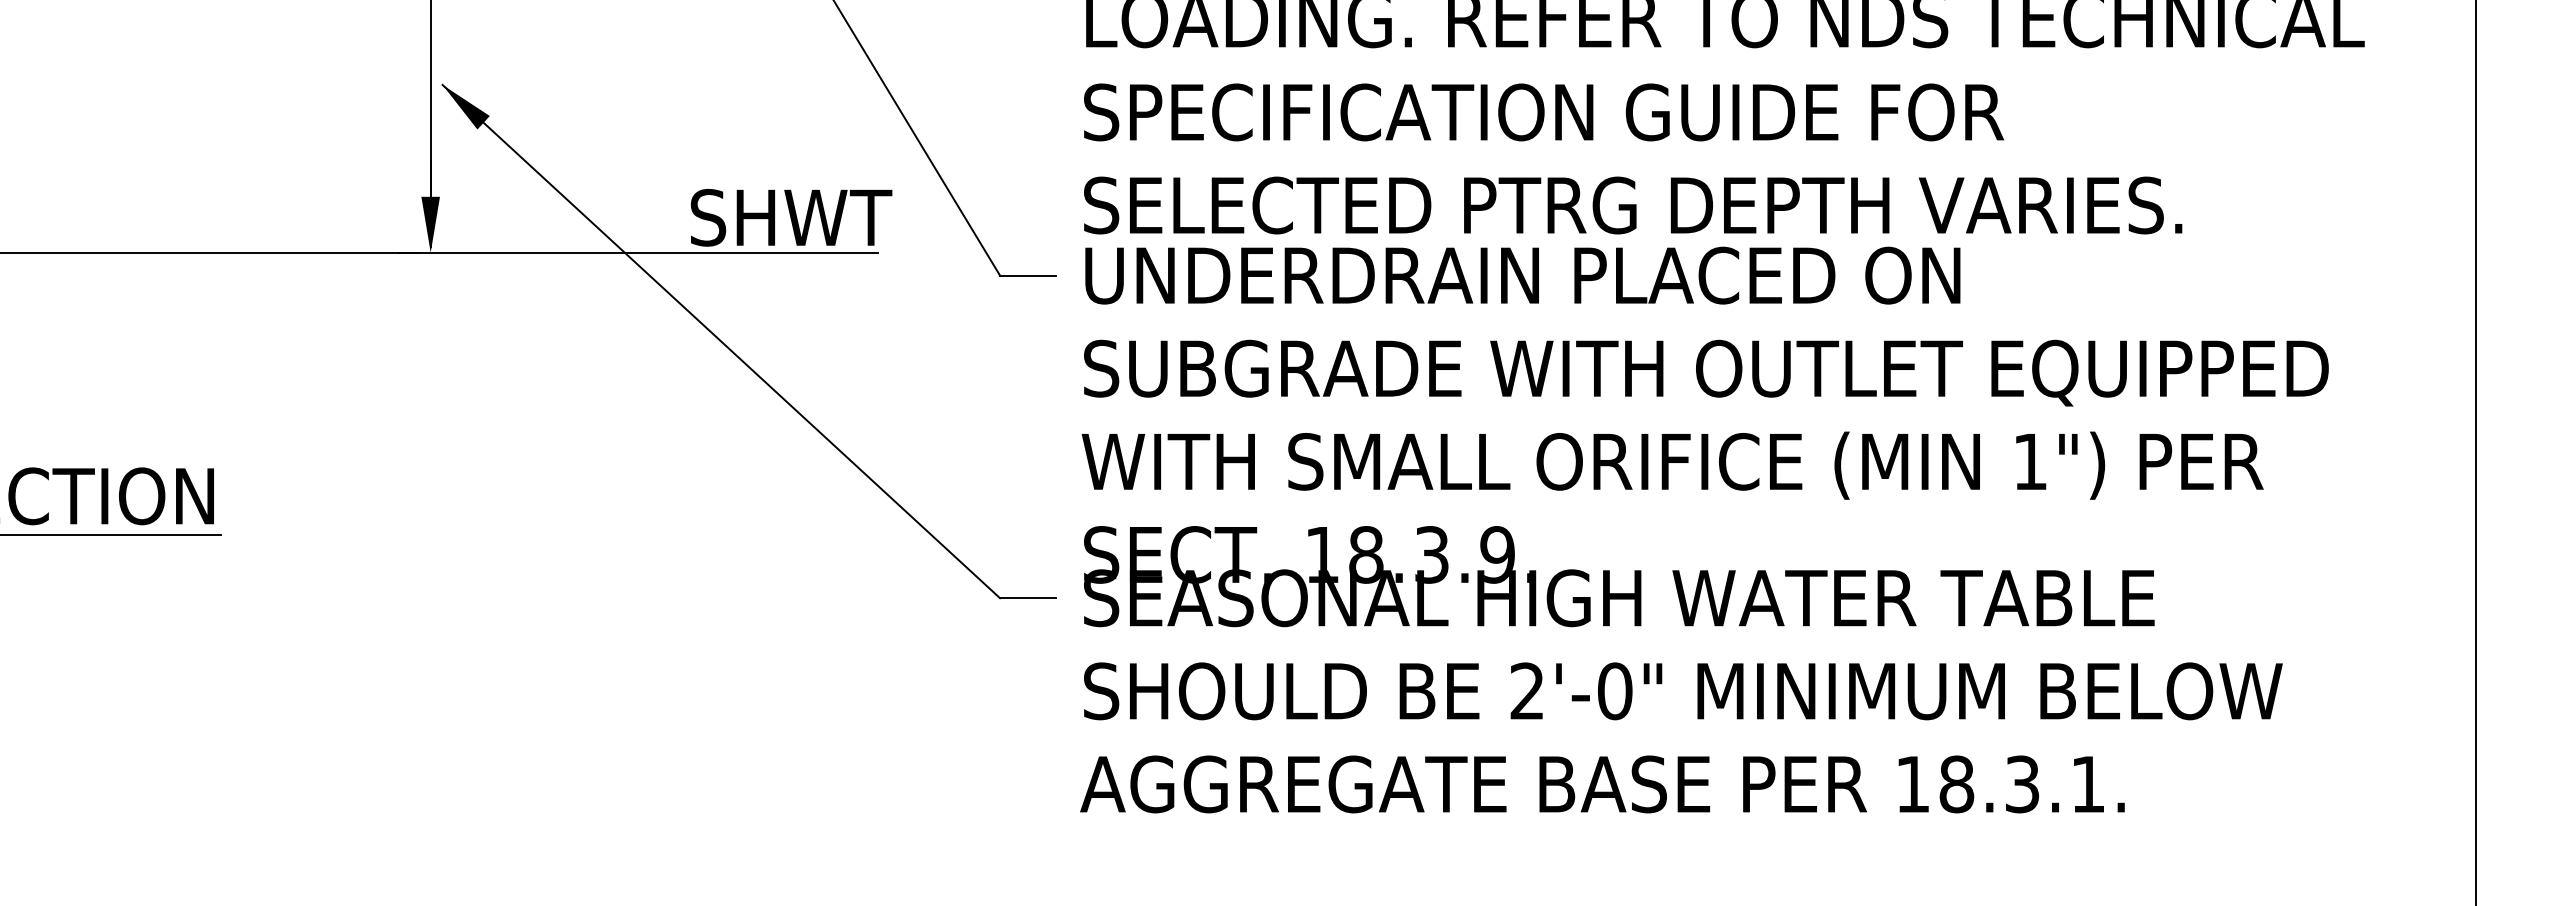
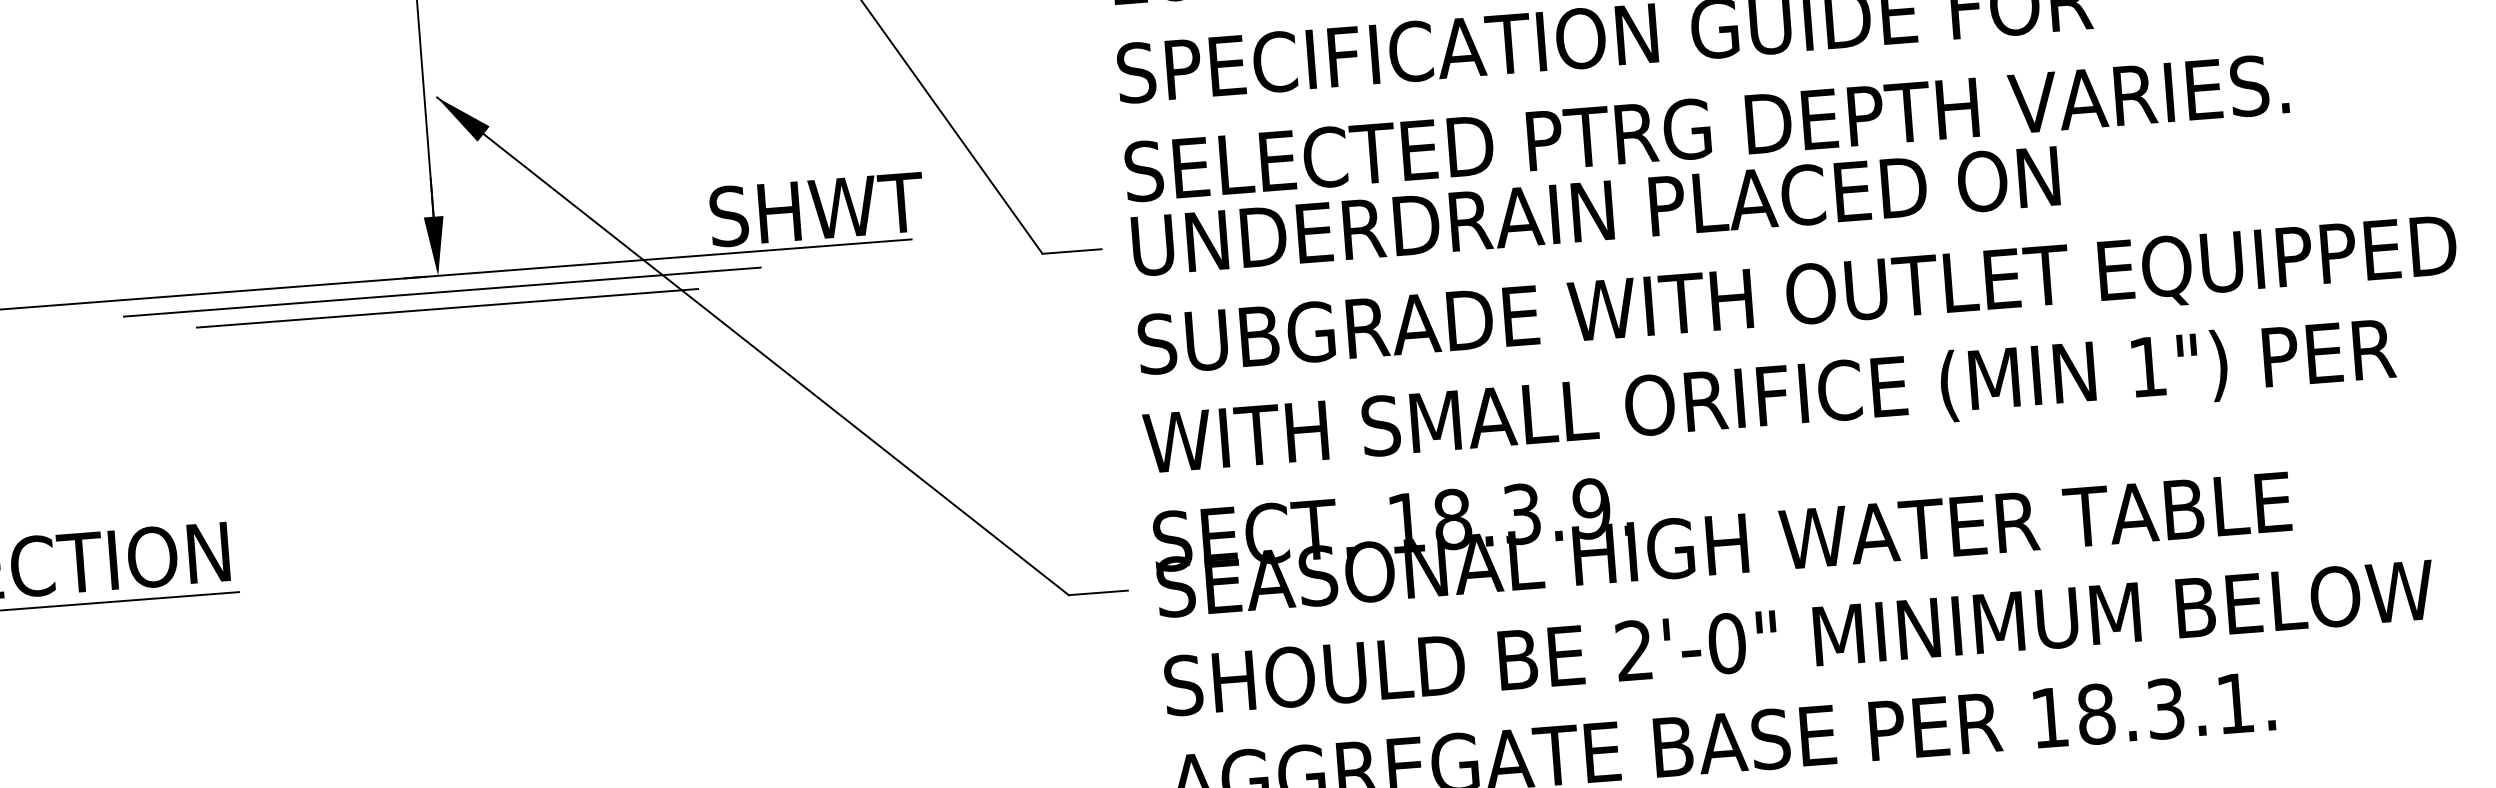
line: (433, 268) -> (442, 292), added
line: (436, 283) -> (446, 307), added

